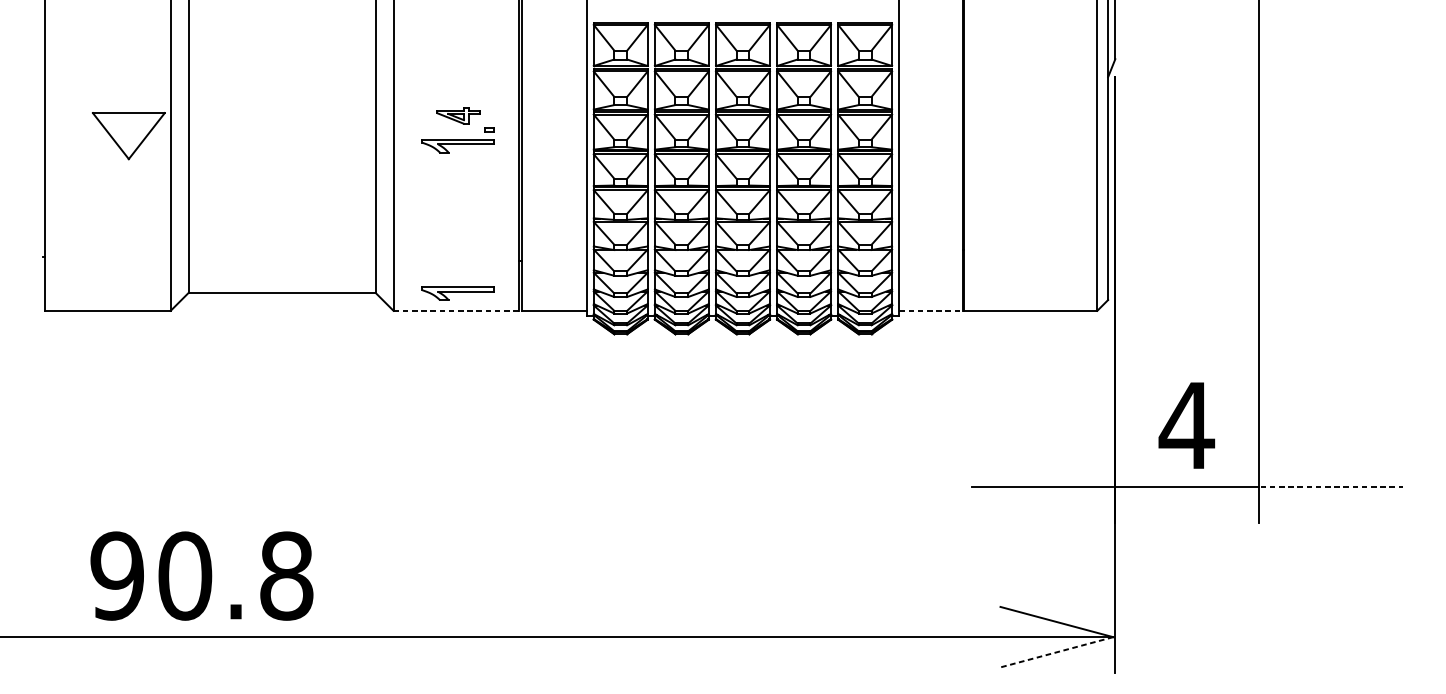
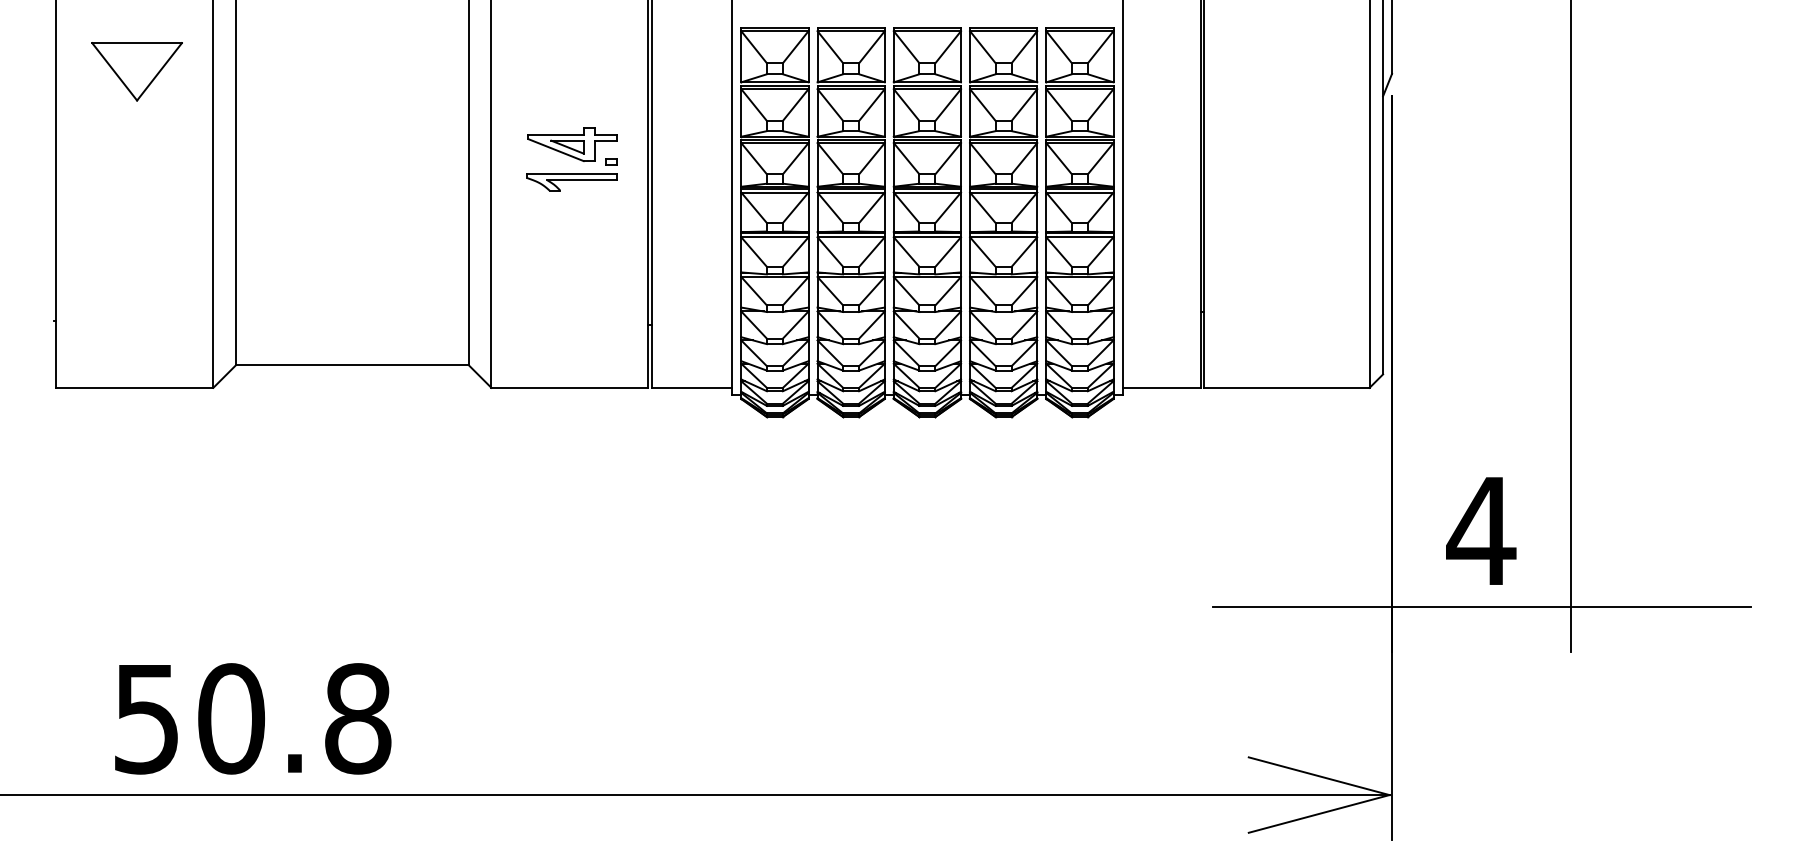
part: (458, 115) -> (572, 144), size x1.67
part: (128, 135) -> (136, 71), moved
part: (457, 293) -> (571, 366), removed
line: (456, 310) -> (570, 387), dashed -> solid
line: (931, 310) -> (1162, 387), dashed -> solid
line: (1332, 486) -> (1662, 607), dashed -> solid
text: (117, 575) -> (146, 718), 90.8 -> 50.8
line: (1057, 651) -> (1319, 813), dashed -> solid

